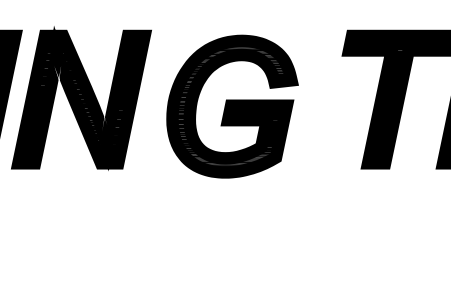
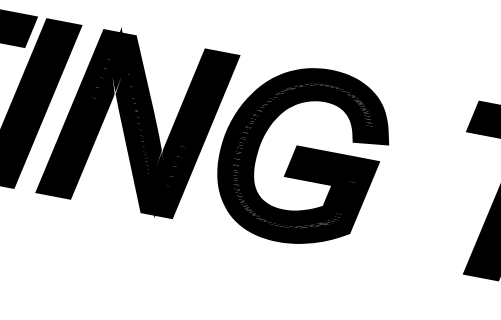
part: (232, 106) -> (302, 155), moved

